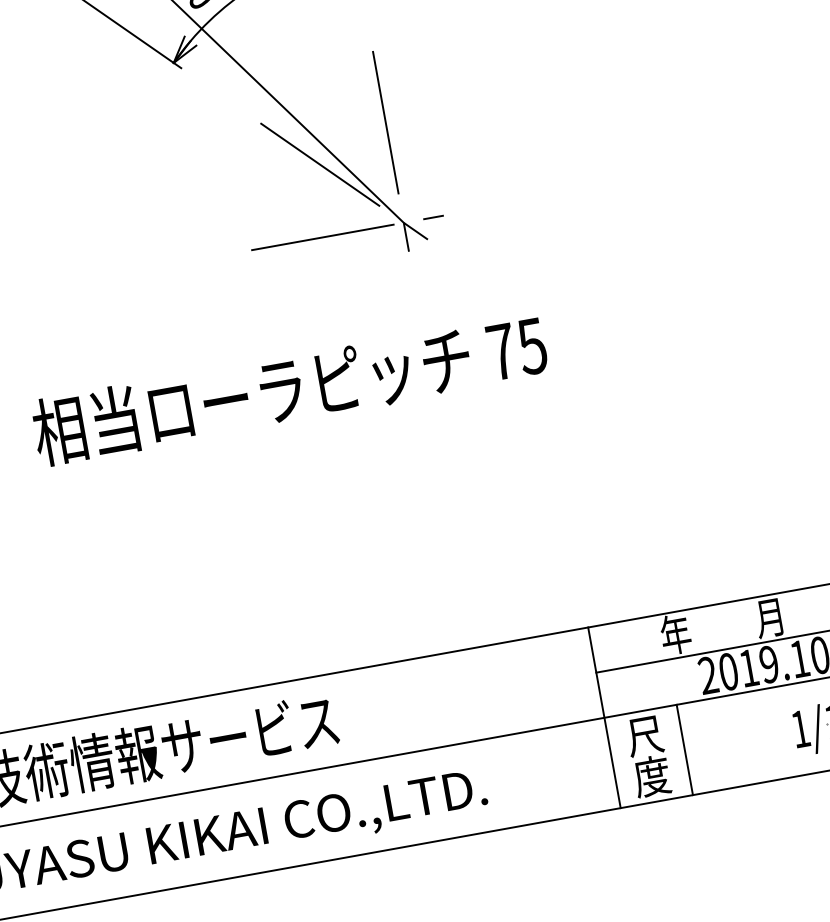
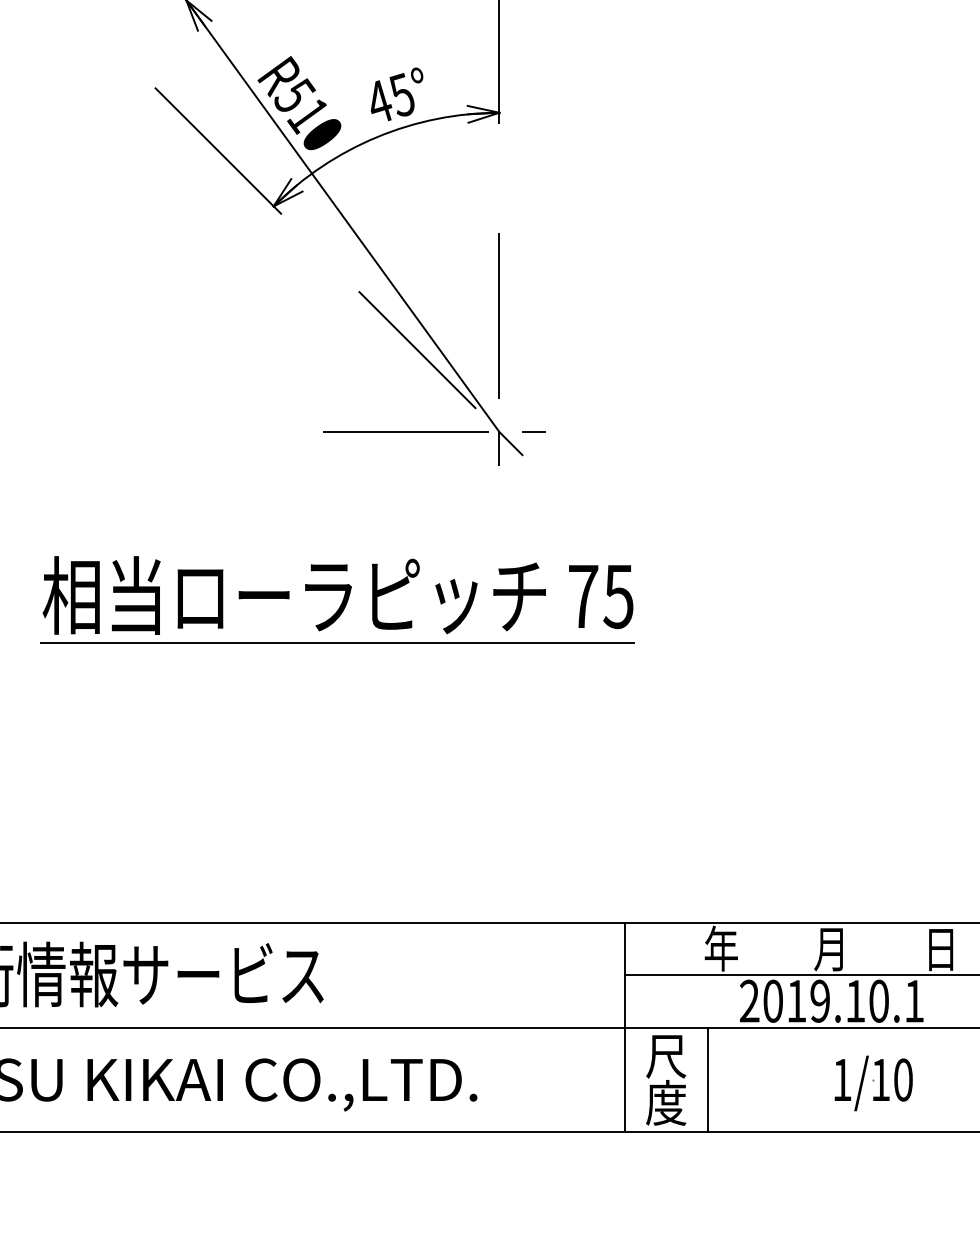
line: (296, 430) -> (337, 643), added

